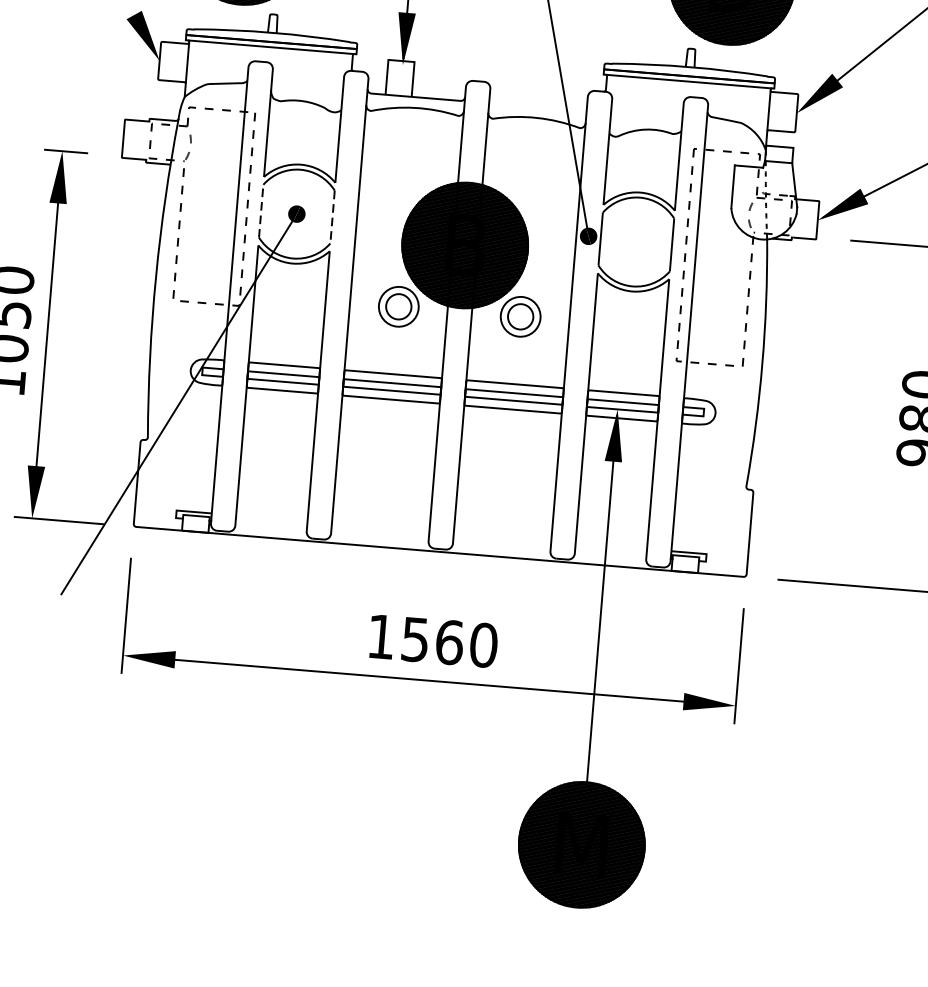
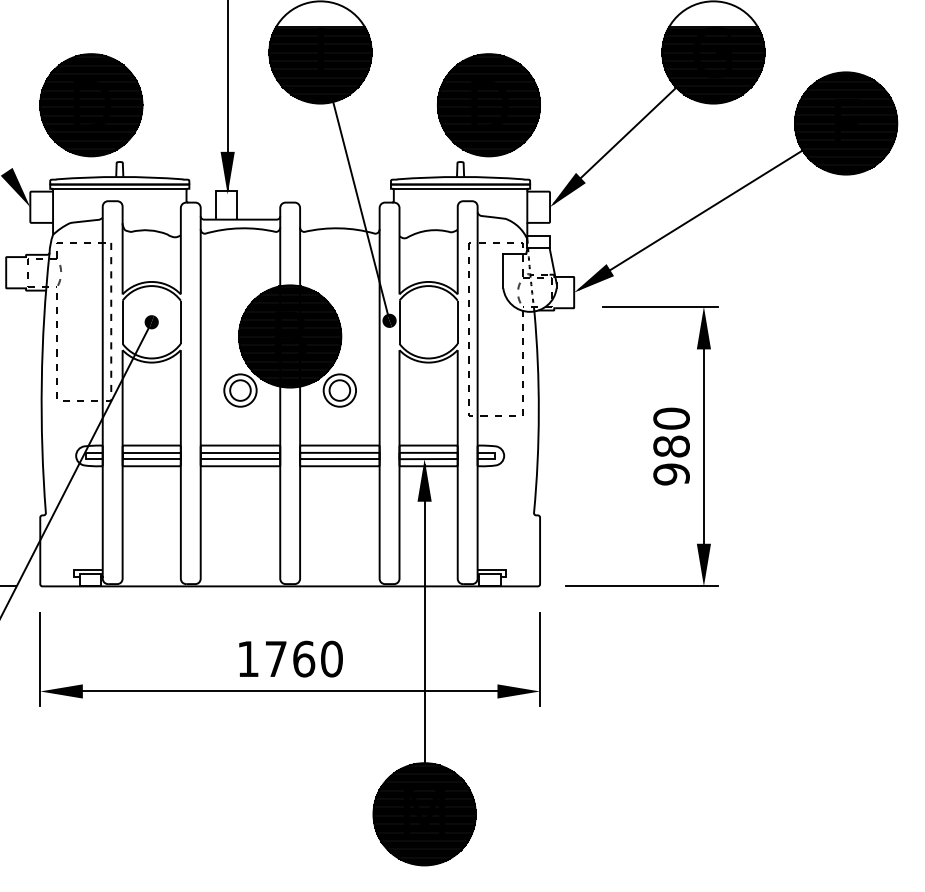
line: (261, 211) -> (122, 322), dashed -> solid
line: (332, 217) -> (180, 322), dashed -> solid
text: (414, 640) -> (275, 659), 1560 -> 1760

